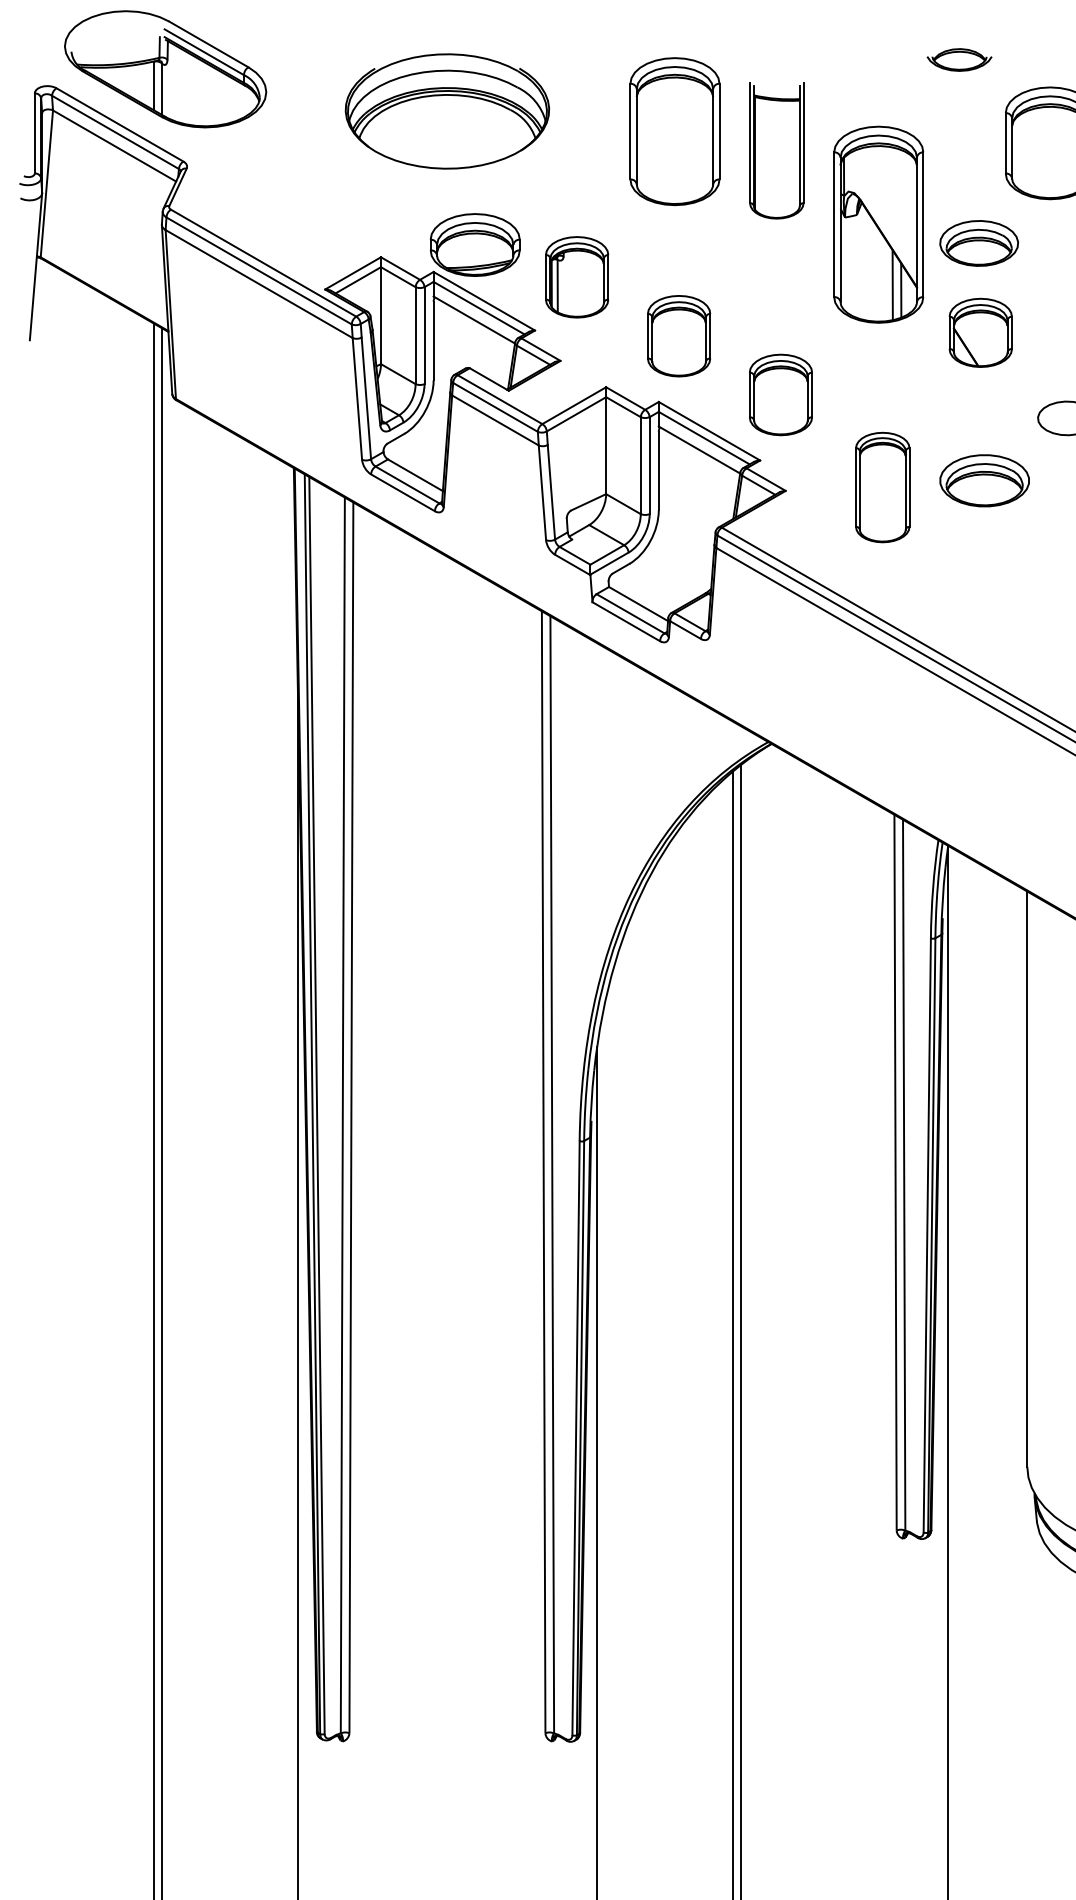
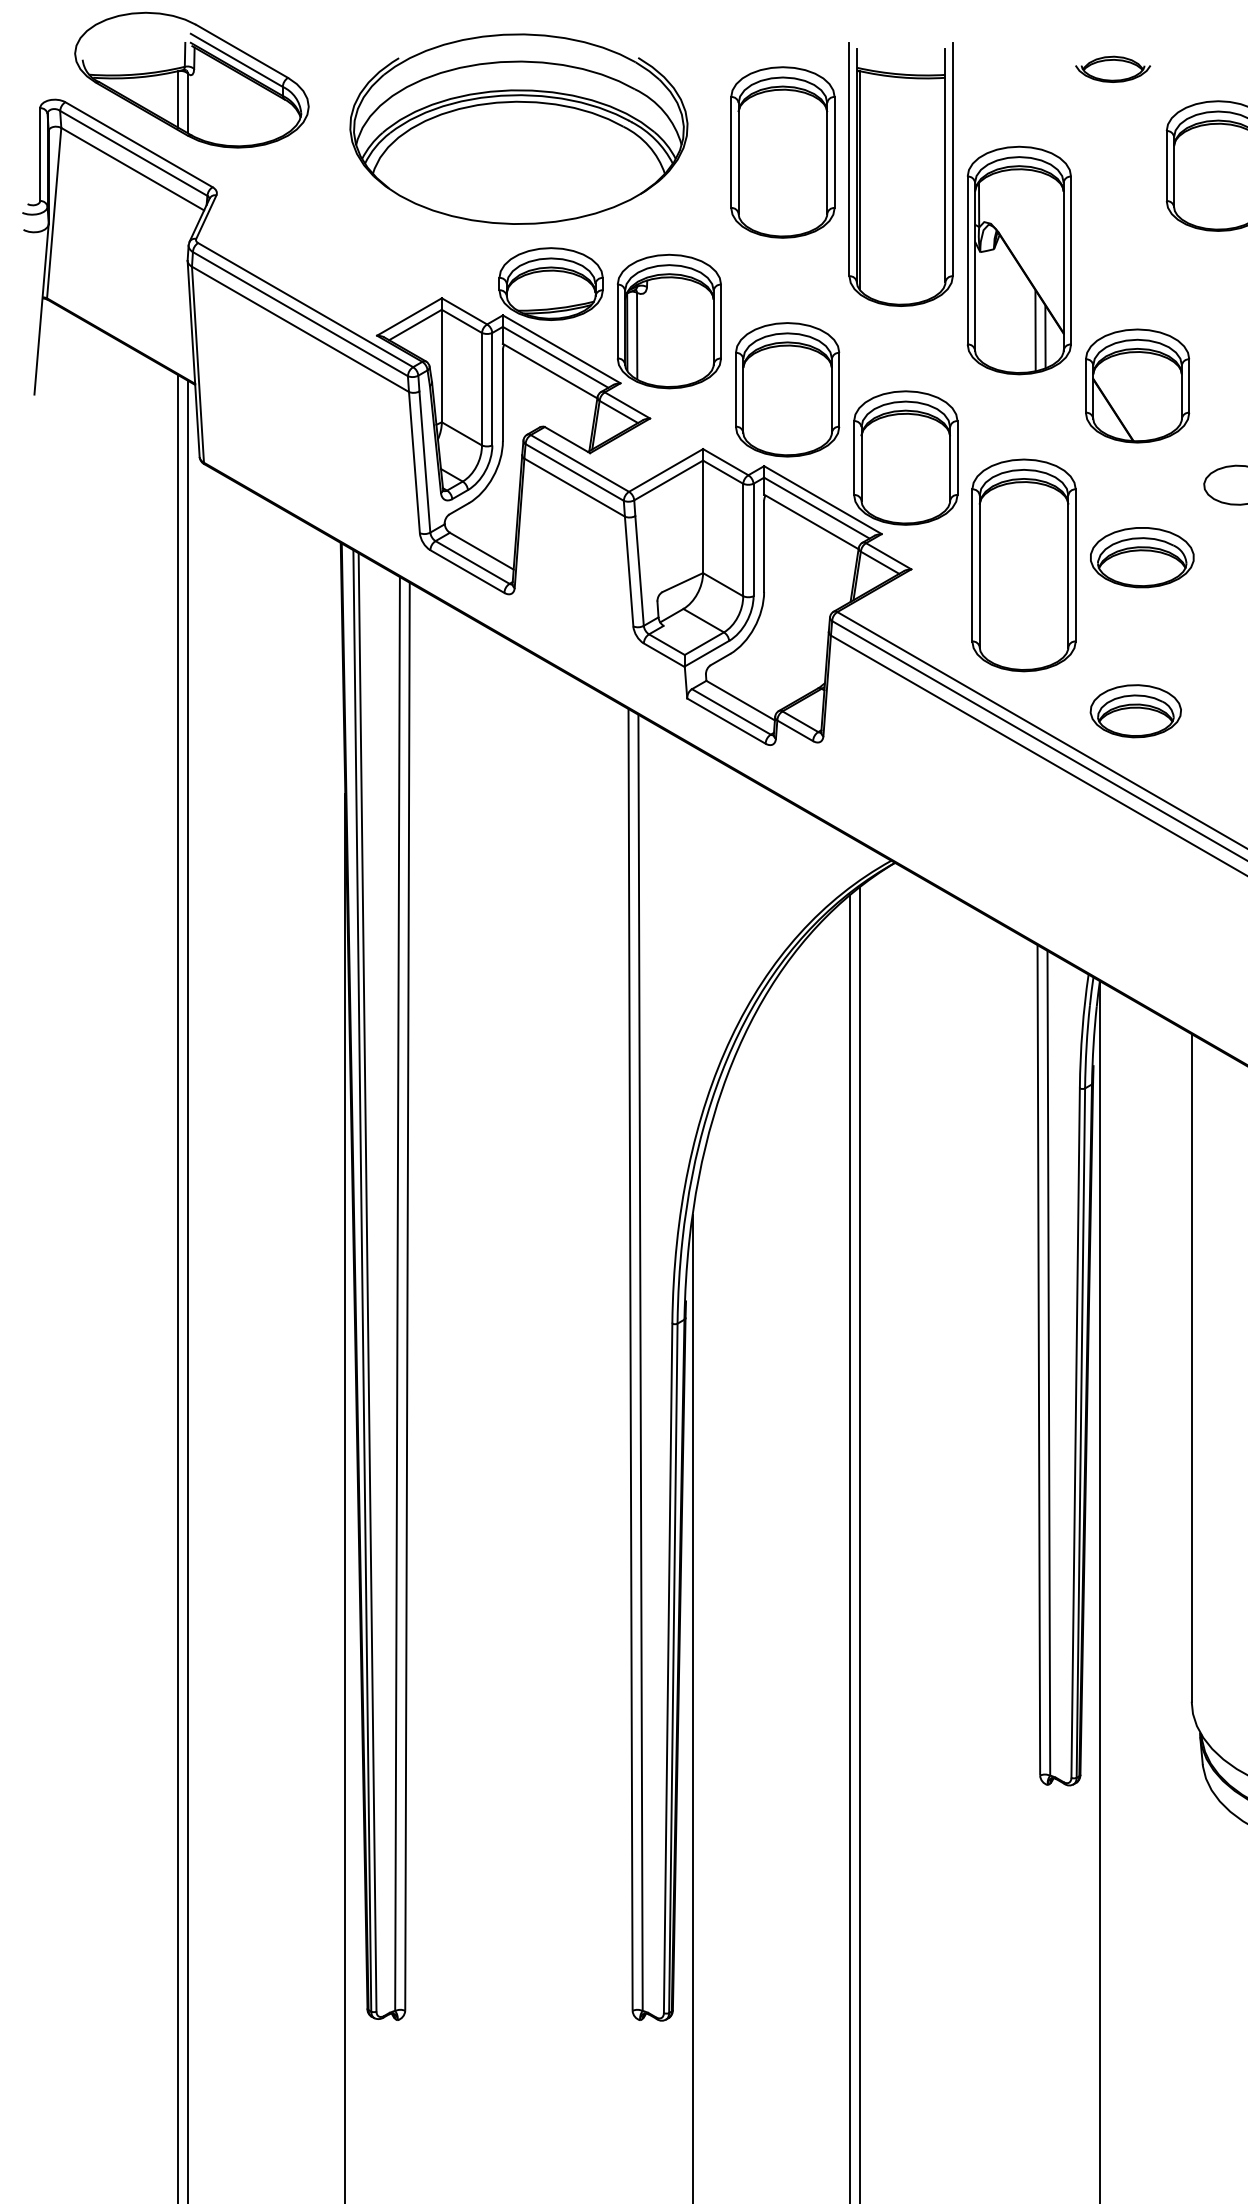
part: (447, 110) -> (518, 128), size x1.43
part: (776, 150) -> (900, 174), size x1.67
part: (978, 243) -> (1135, 711), moved
part: (577, 277) -> (669, 321), size x1.43
part: (980, 332) -> (1137, 385), size x1.43
part: (678, 335) -> (787, 389), size x1.43
part: (780, 394) -> (905, 457), size x1.43
part: (882, 487) -> (1023, 565), size x1.67

